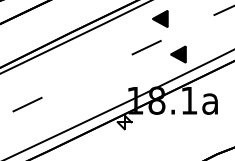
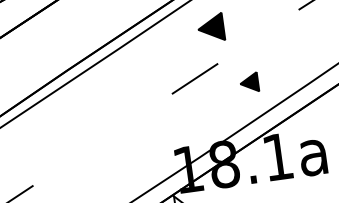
part: (178, 54) -> (249, 82), size x0.7

